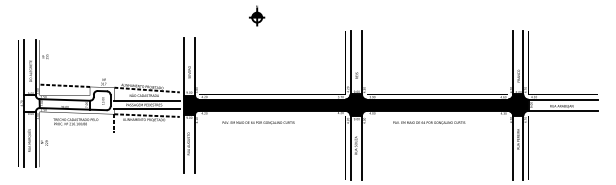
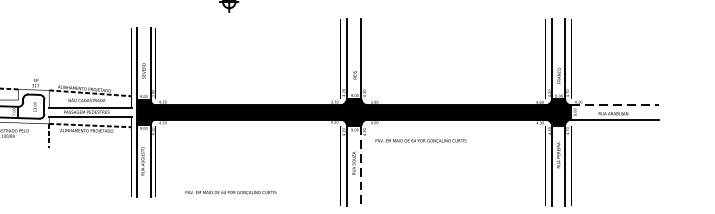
line: (563, 99) -> (615, 105), solid -> dashed
text: (258, 122) -> (230, 192), moved
text: (429, 122) -> (421, 140), moved
line: (361, 147) -> (360, 165), solid -> dashed

